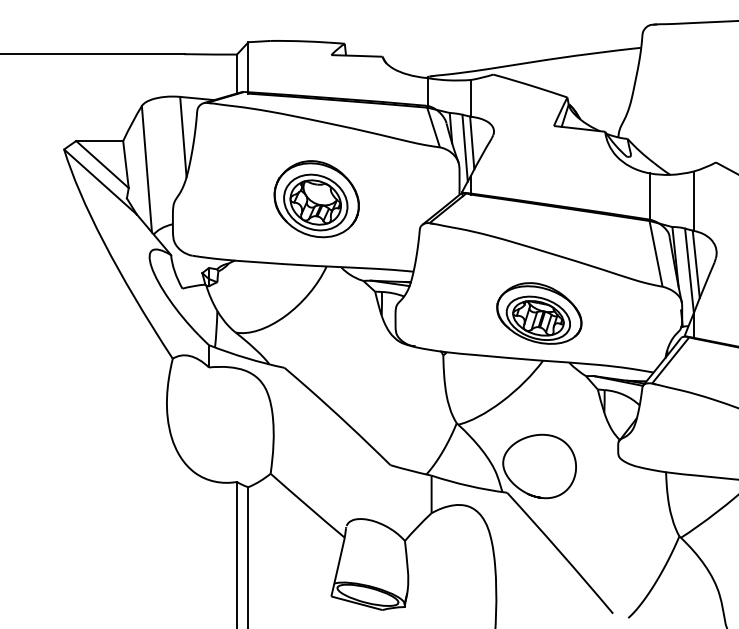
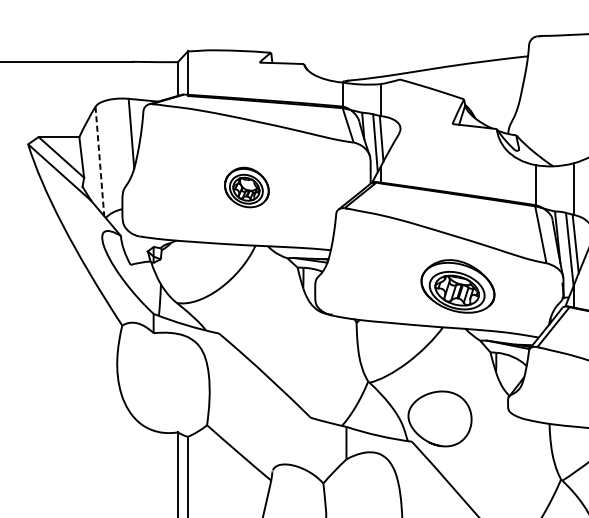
line: (146, 169) -> (99, 161), solid -> dashed
part: (316, 199) -> (246, 187), size x0.6
part: (539, 313) -> (458, 286), moved

